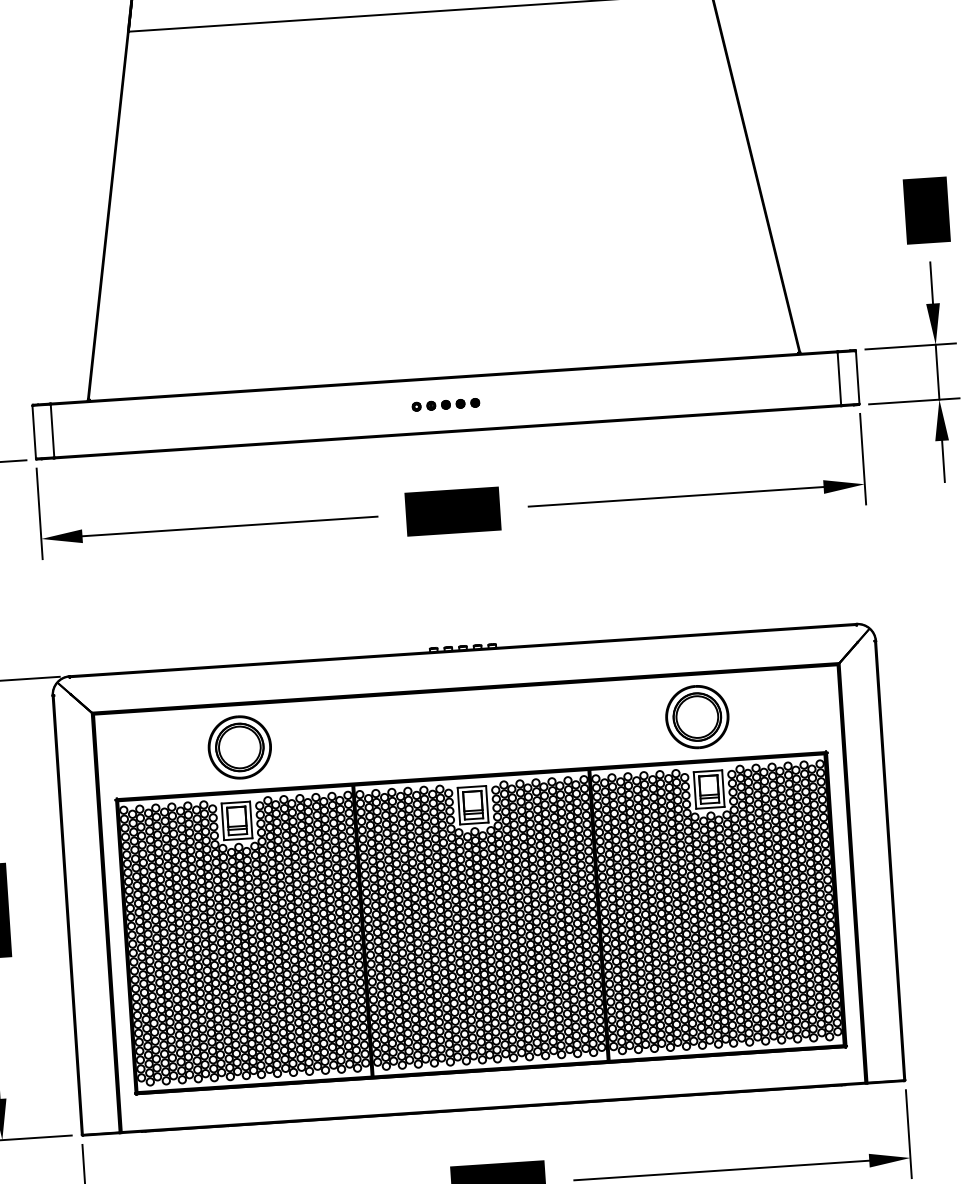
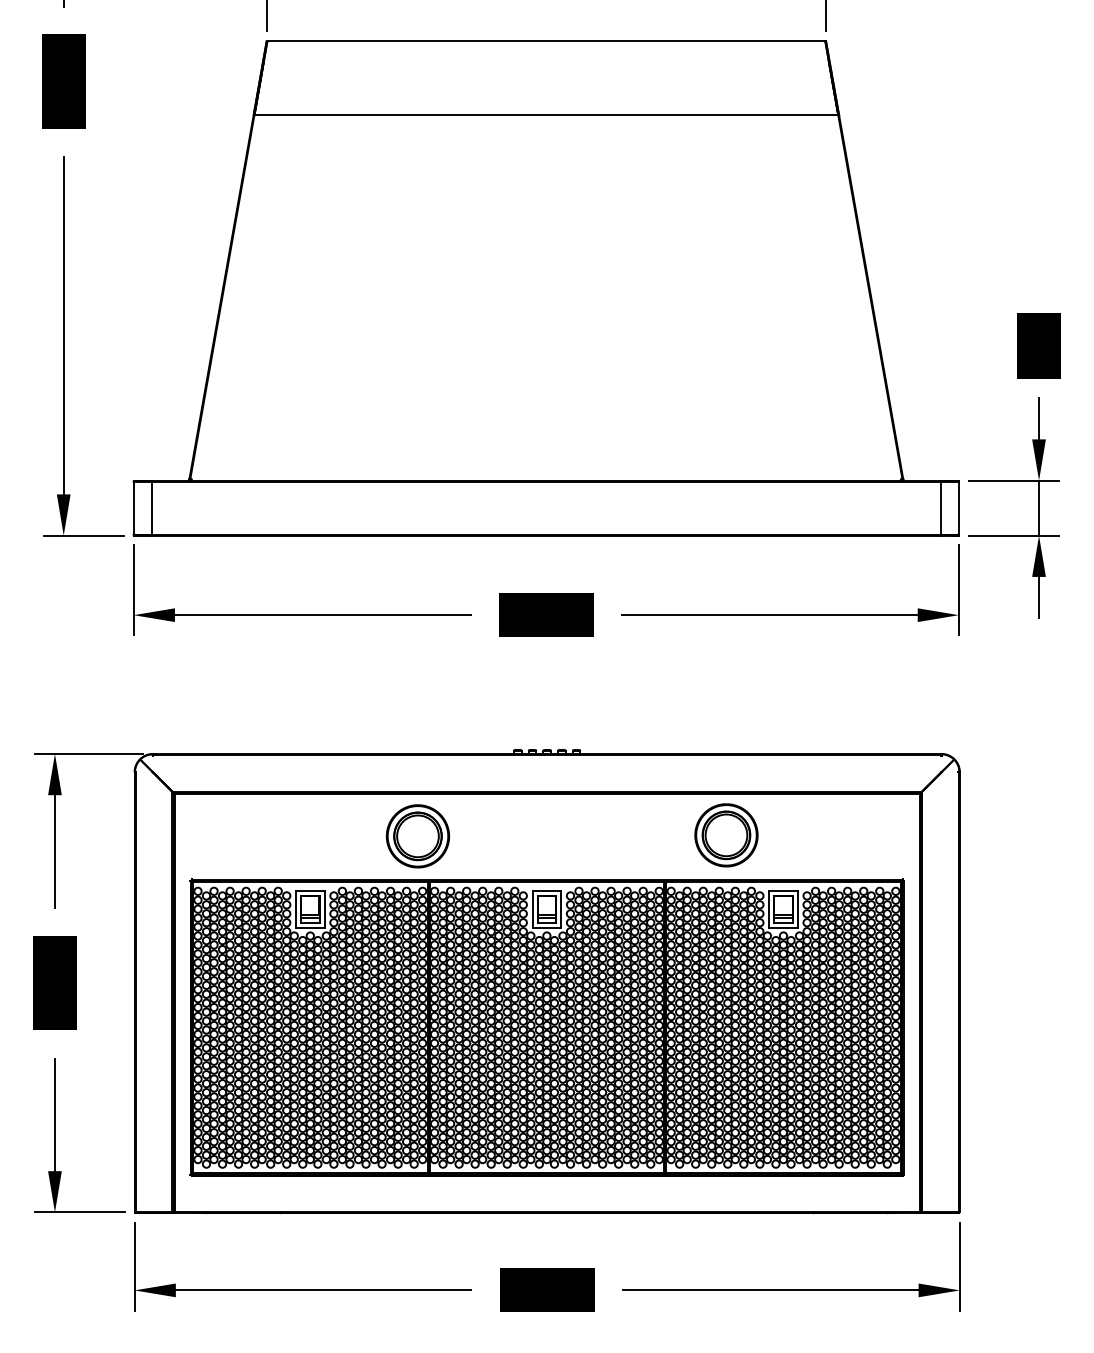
part: (446, 405) -> (546, 508), removed
part: (697, 717) -> (726, 835), moved
part: (239, 747) -> (417, 836), moved

